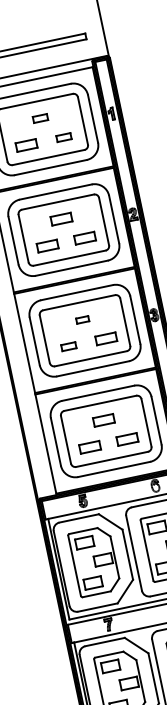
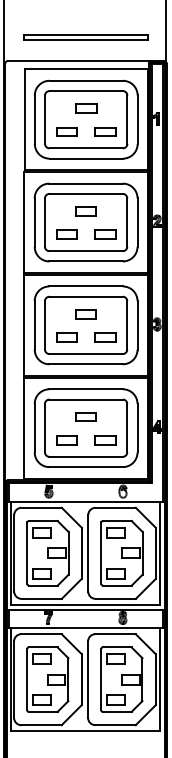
part: (40, 118) -> (86, 108), size x1.43
part: (64, 137) -> (105, 131), size x1.43
part: (82, 320) -> (85, 314), size x1.67
part: (68, 346) -> (66, 337), size x1.43

